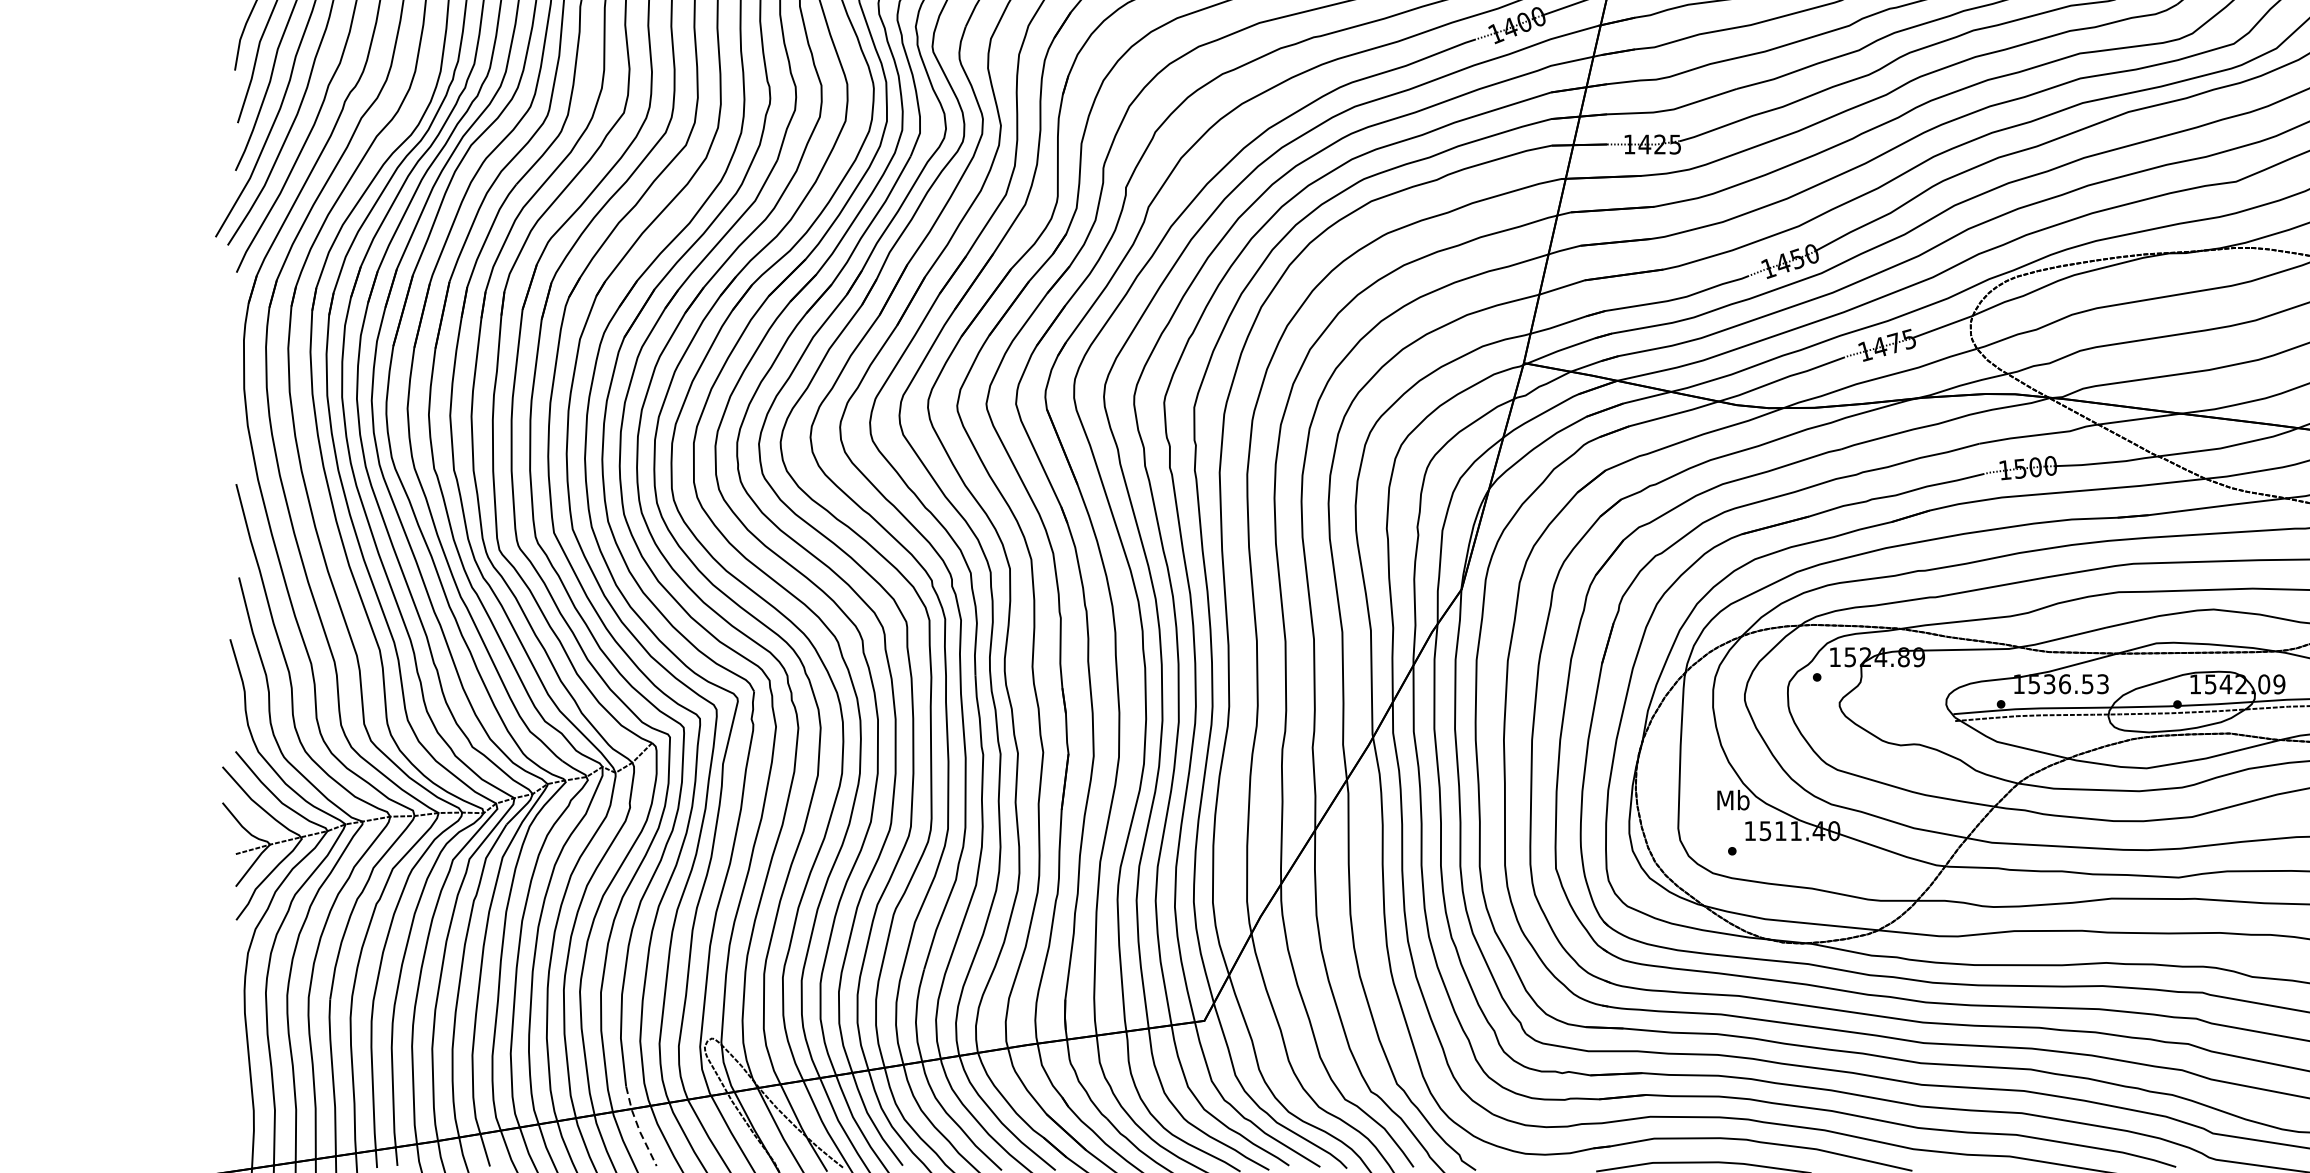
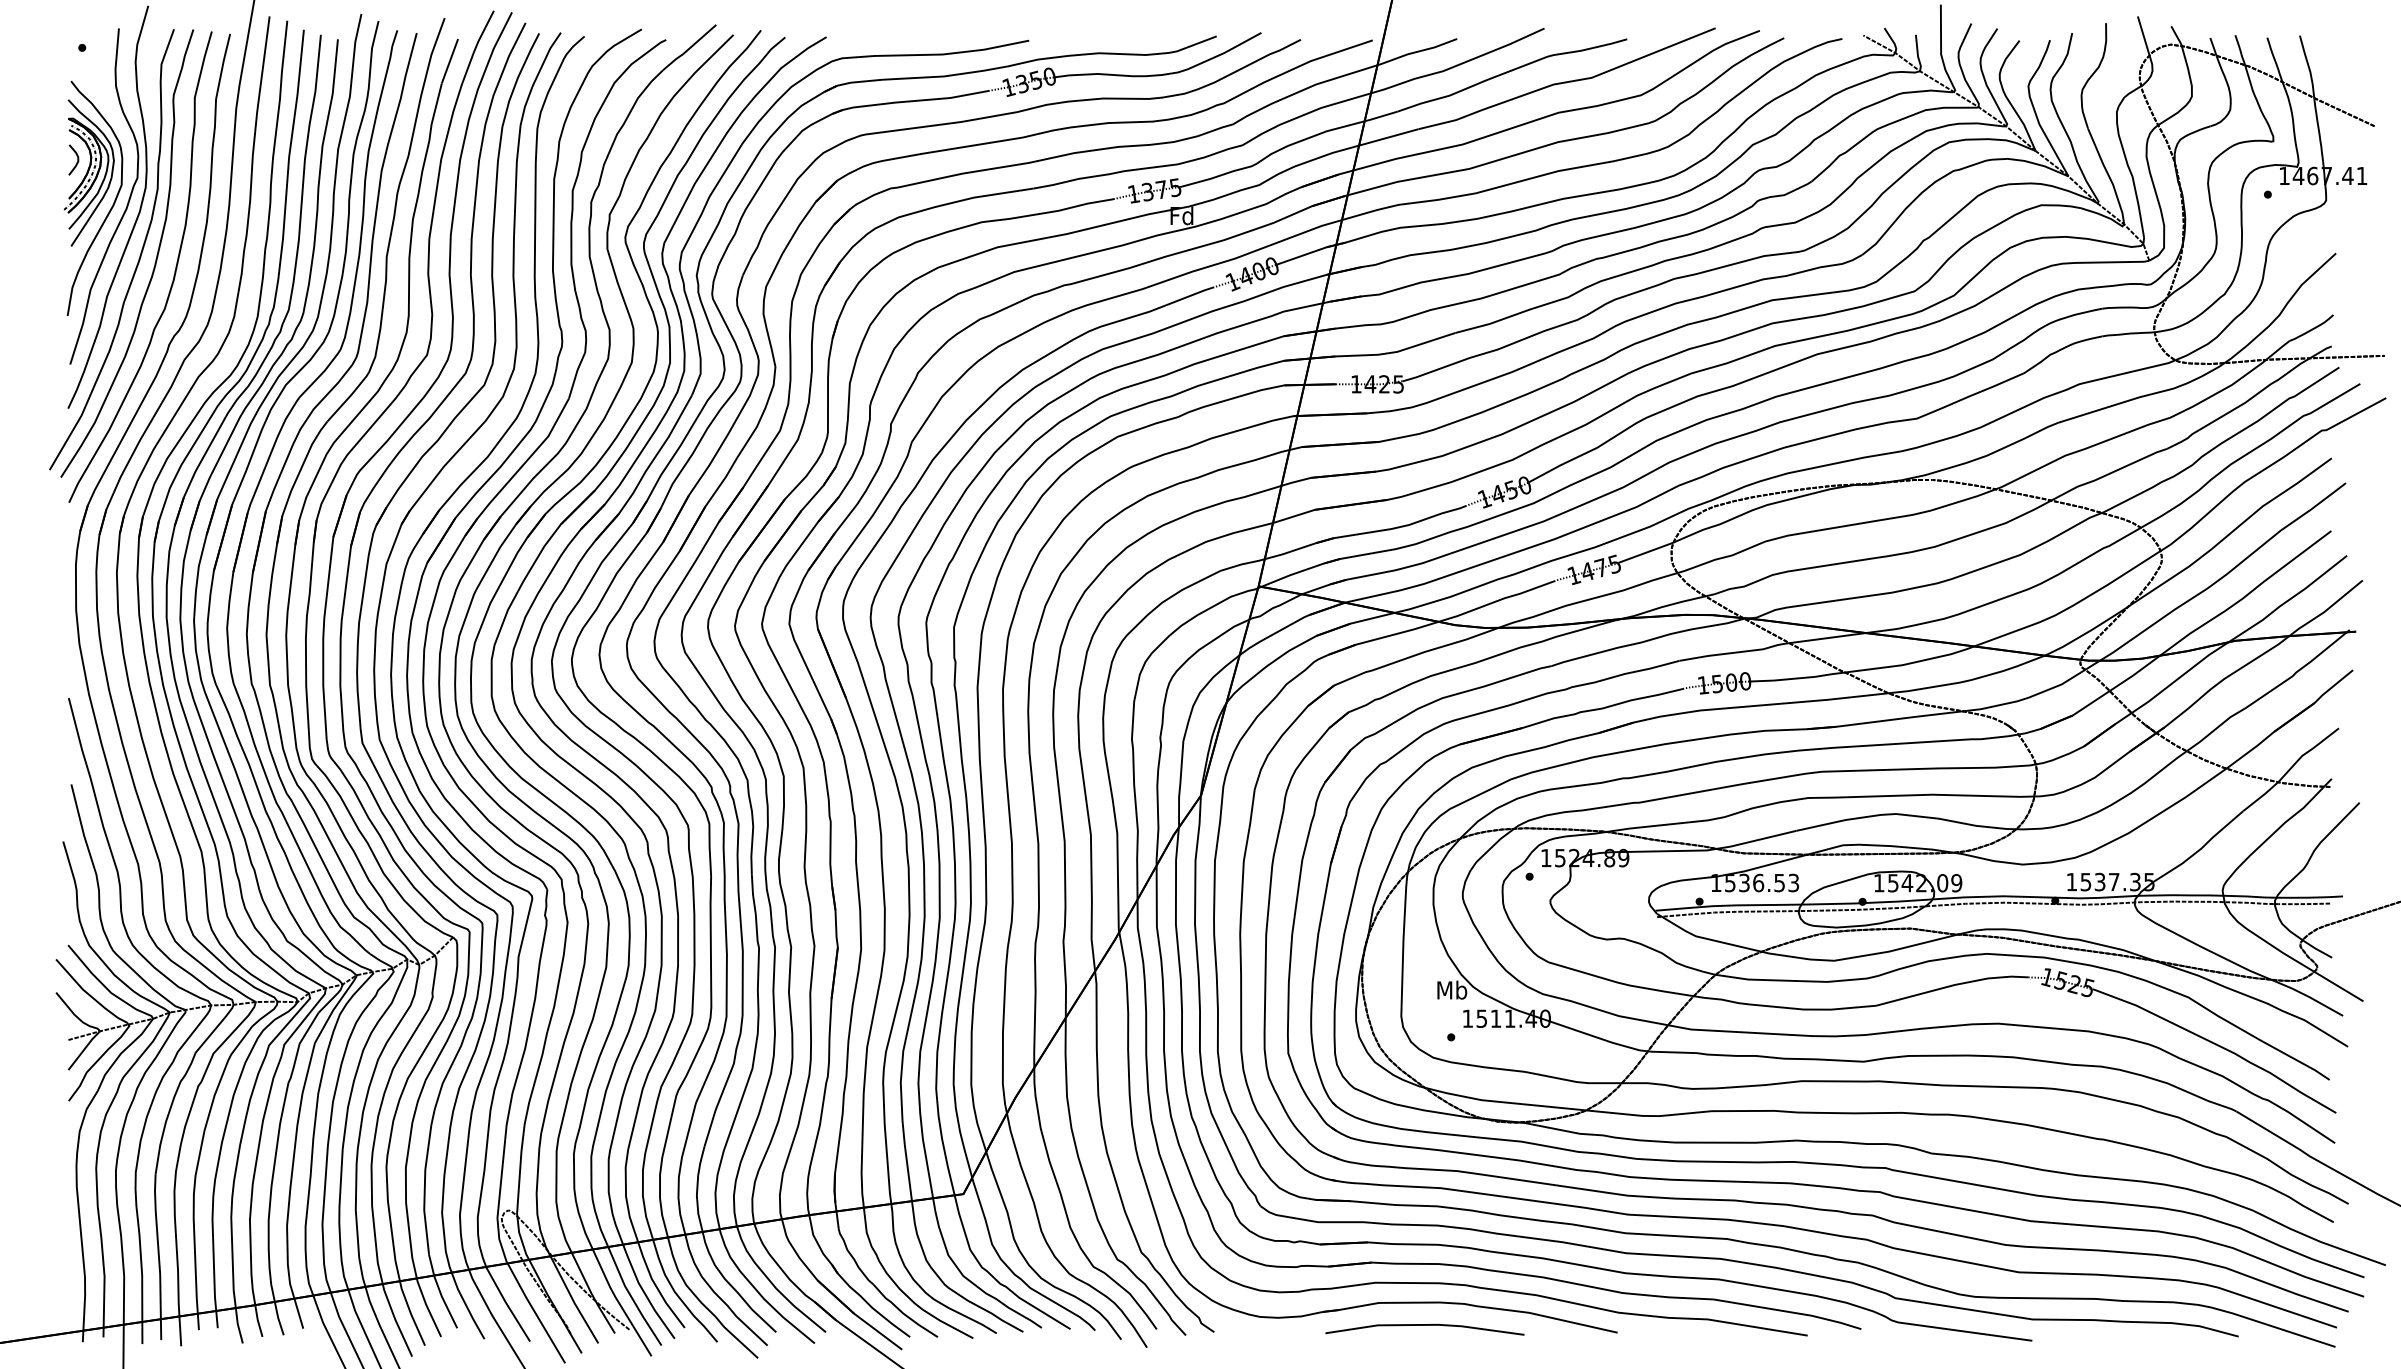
line: (638, 1128) -> (440, 1293), dashed -> solid

